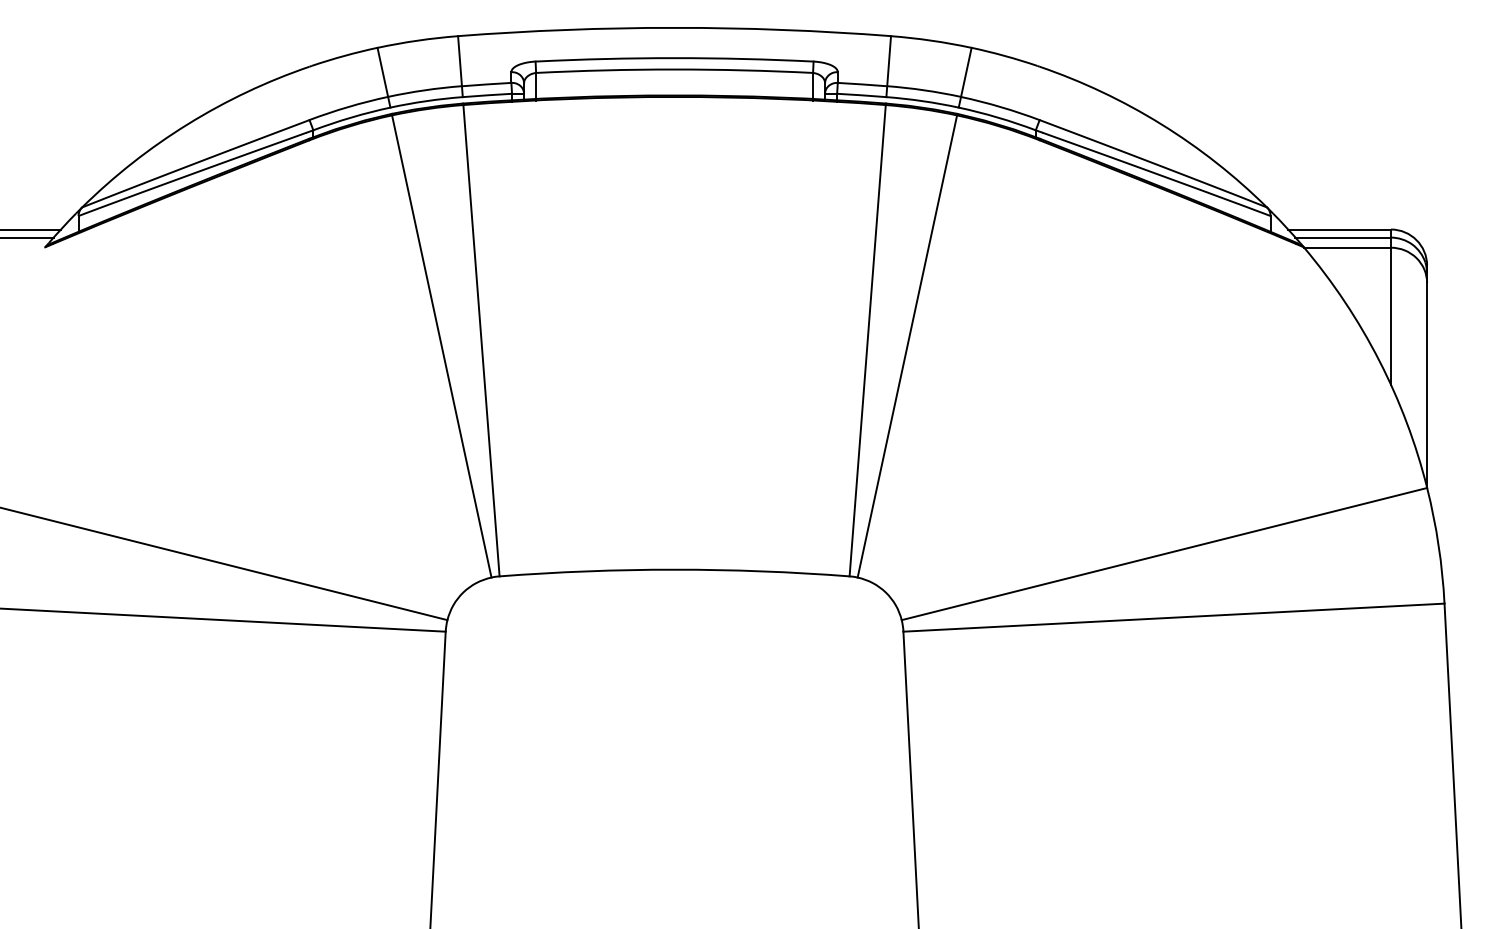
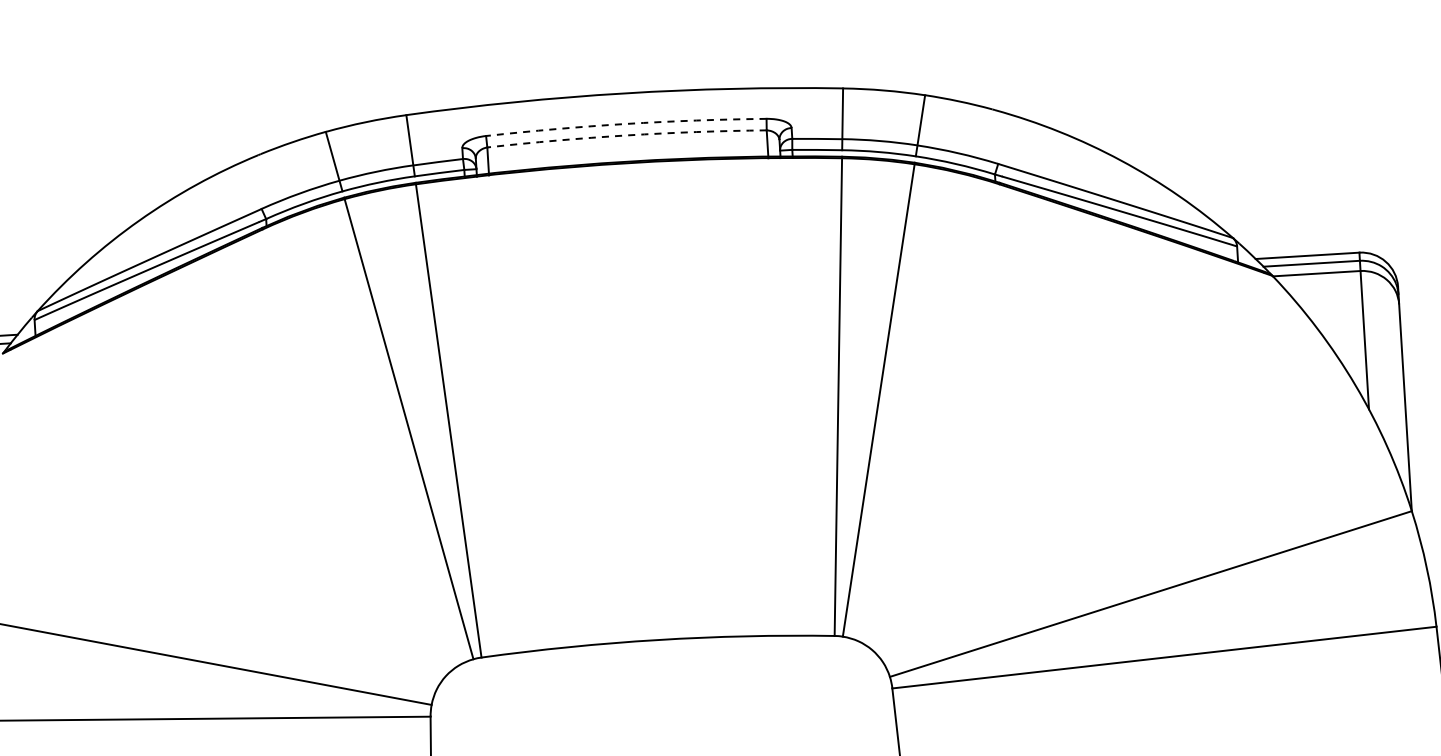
arc: (674, 58) -> (626, 124), solid -> dashed
arc: (674, 69) -> (626, 135), solid -> dashed

